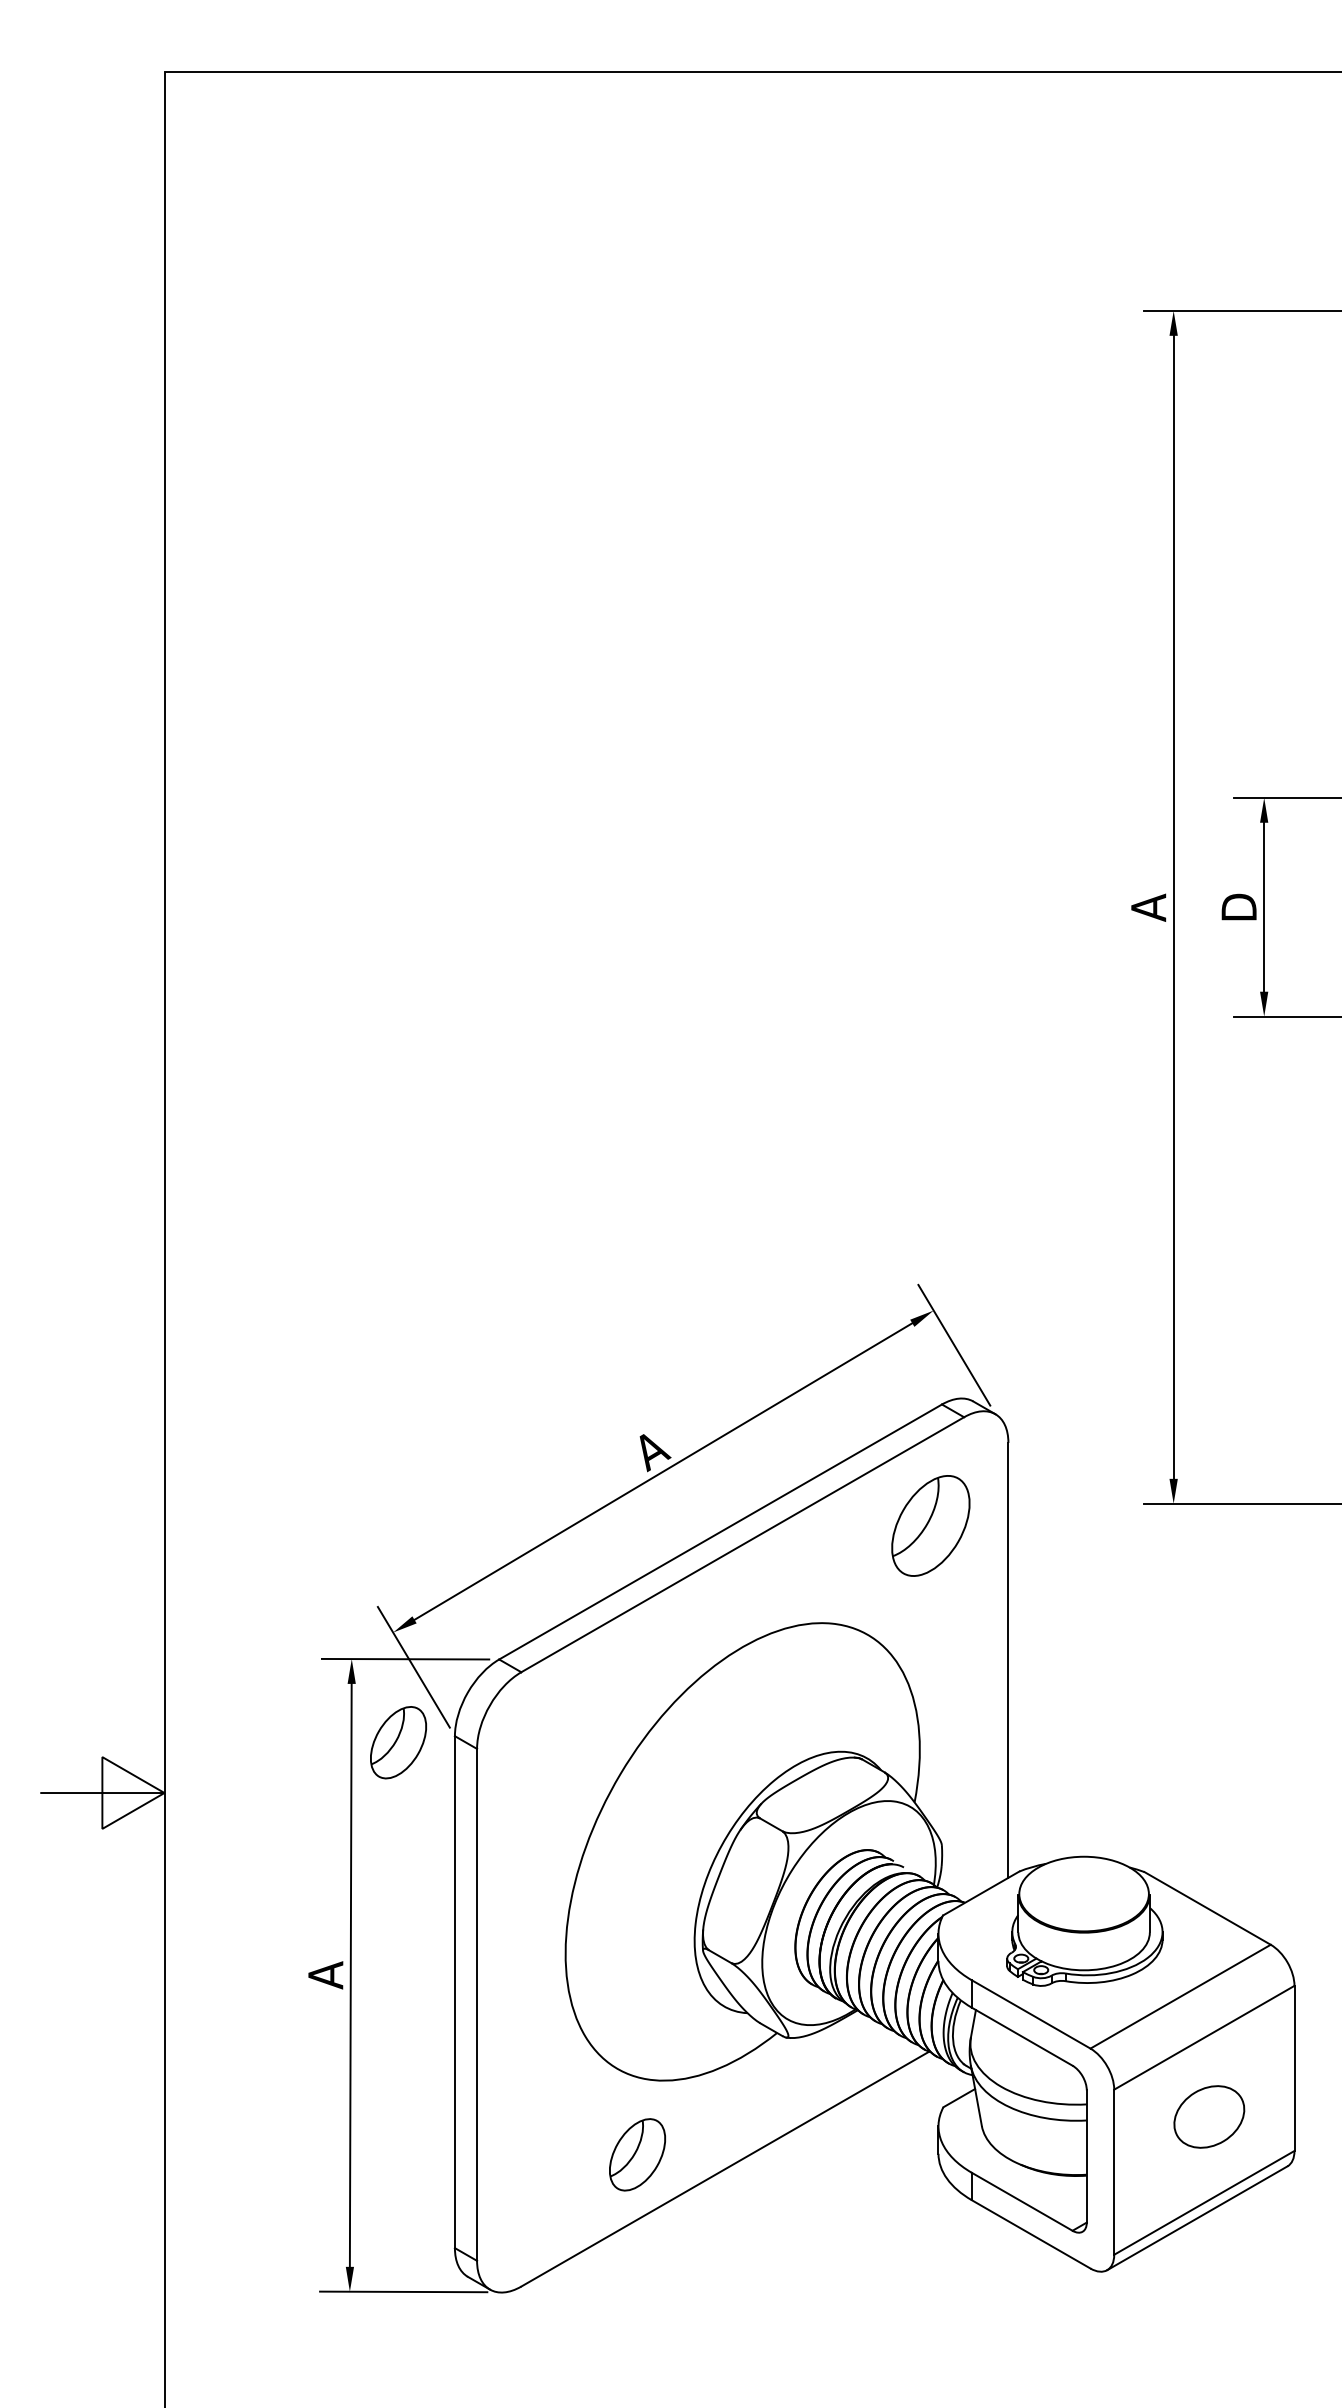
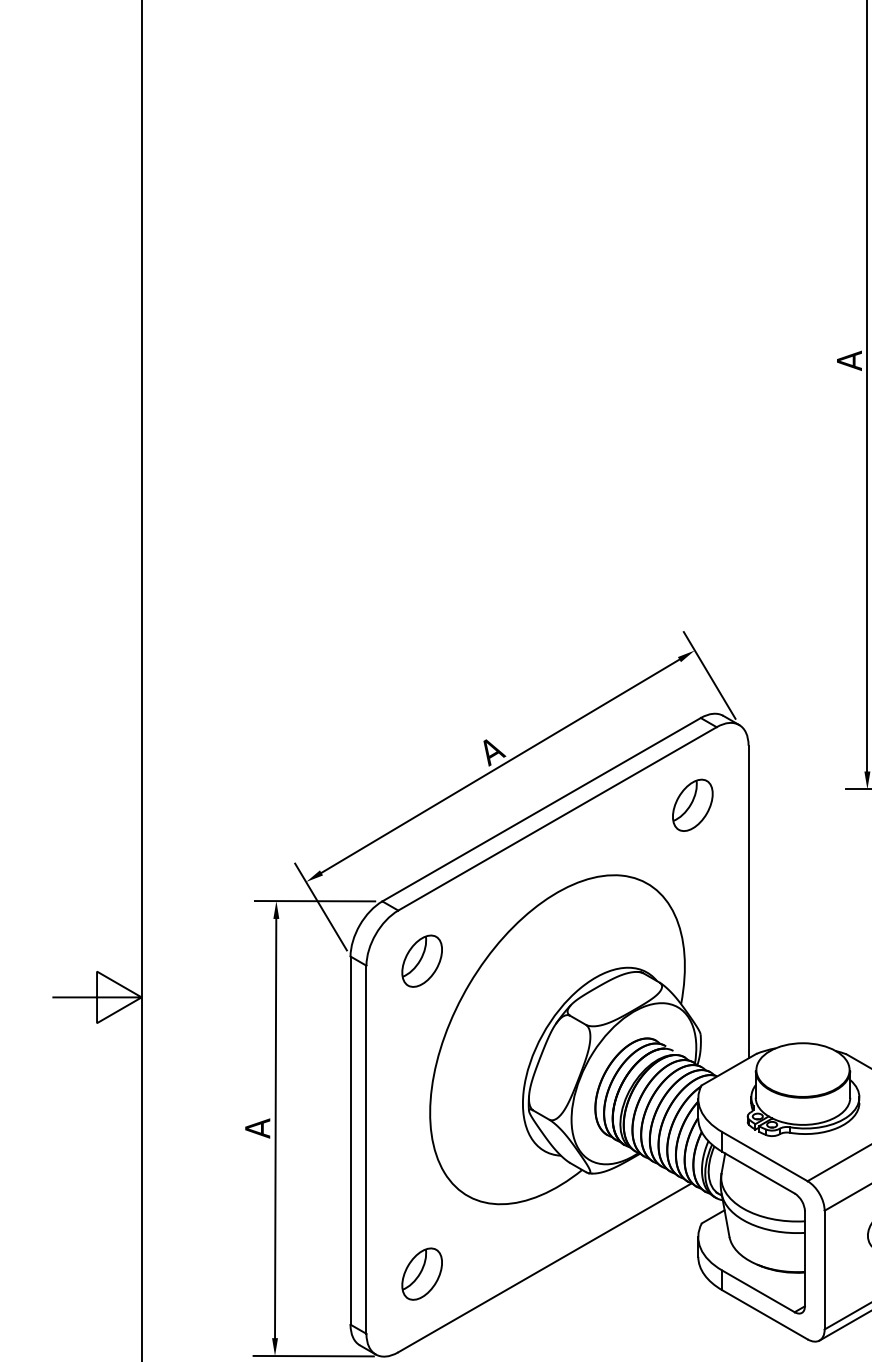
part: (930, 1525) -> (692, 805), size x0.71
part: (398, 1742) -> (422, 961), moved
part: (637, 2154) -> (422, 1273), moved

